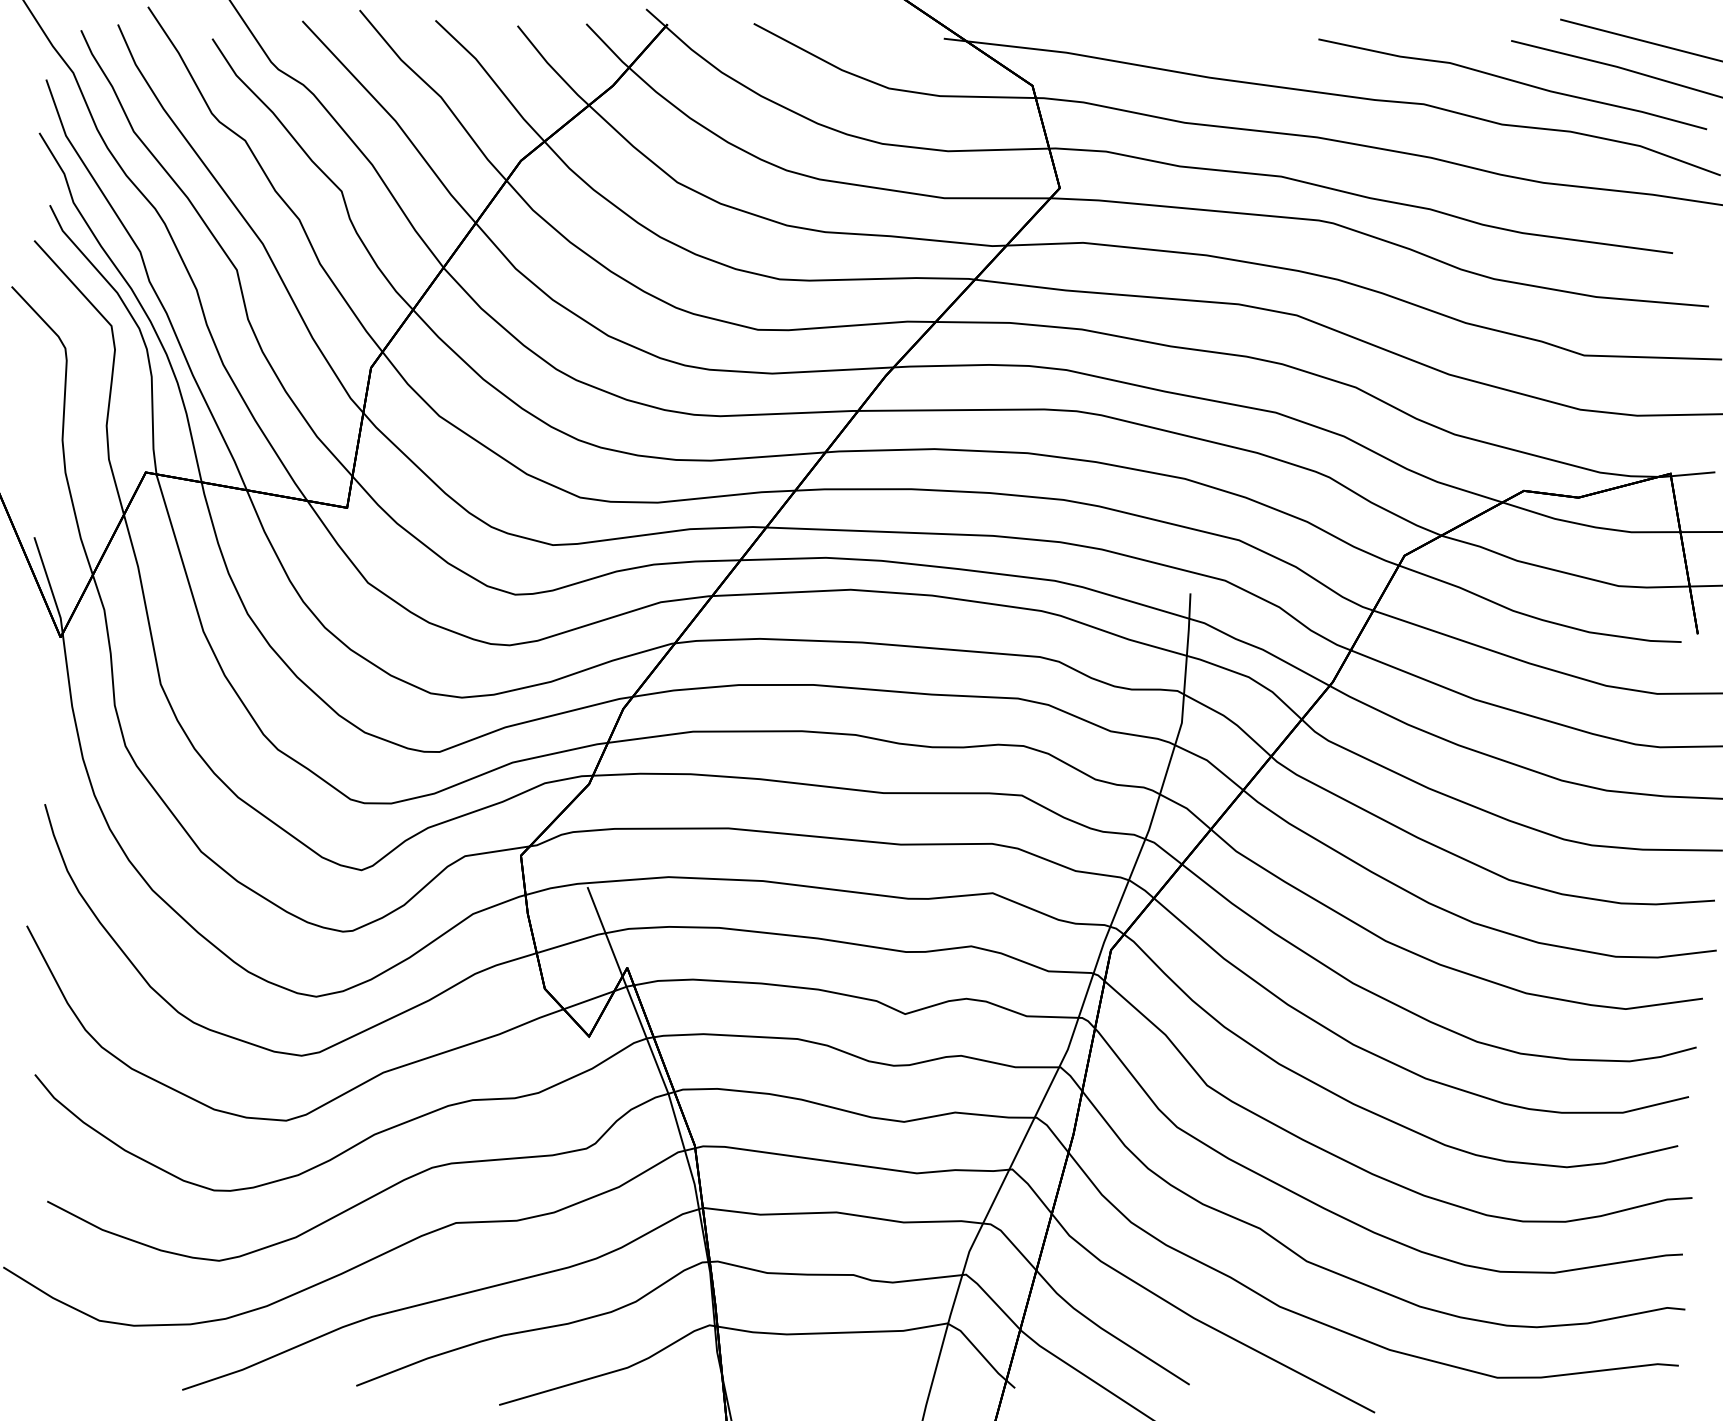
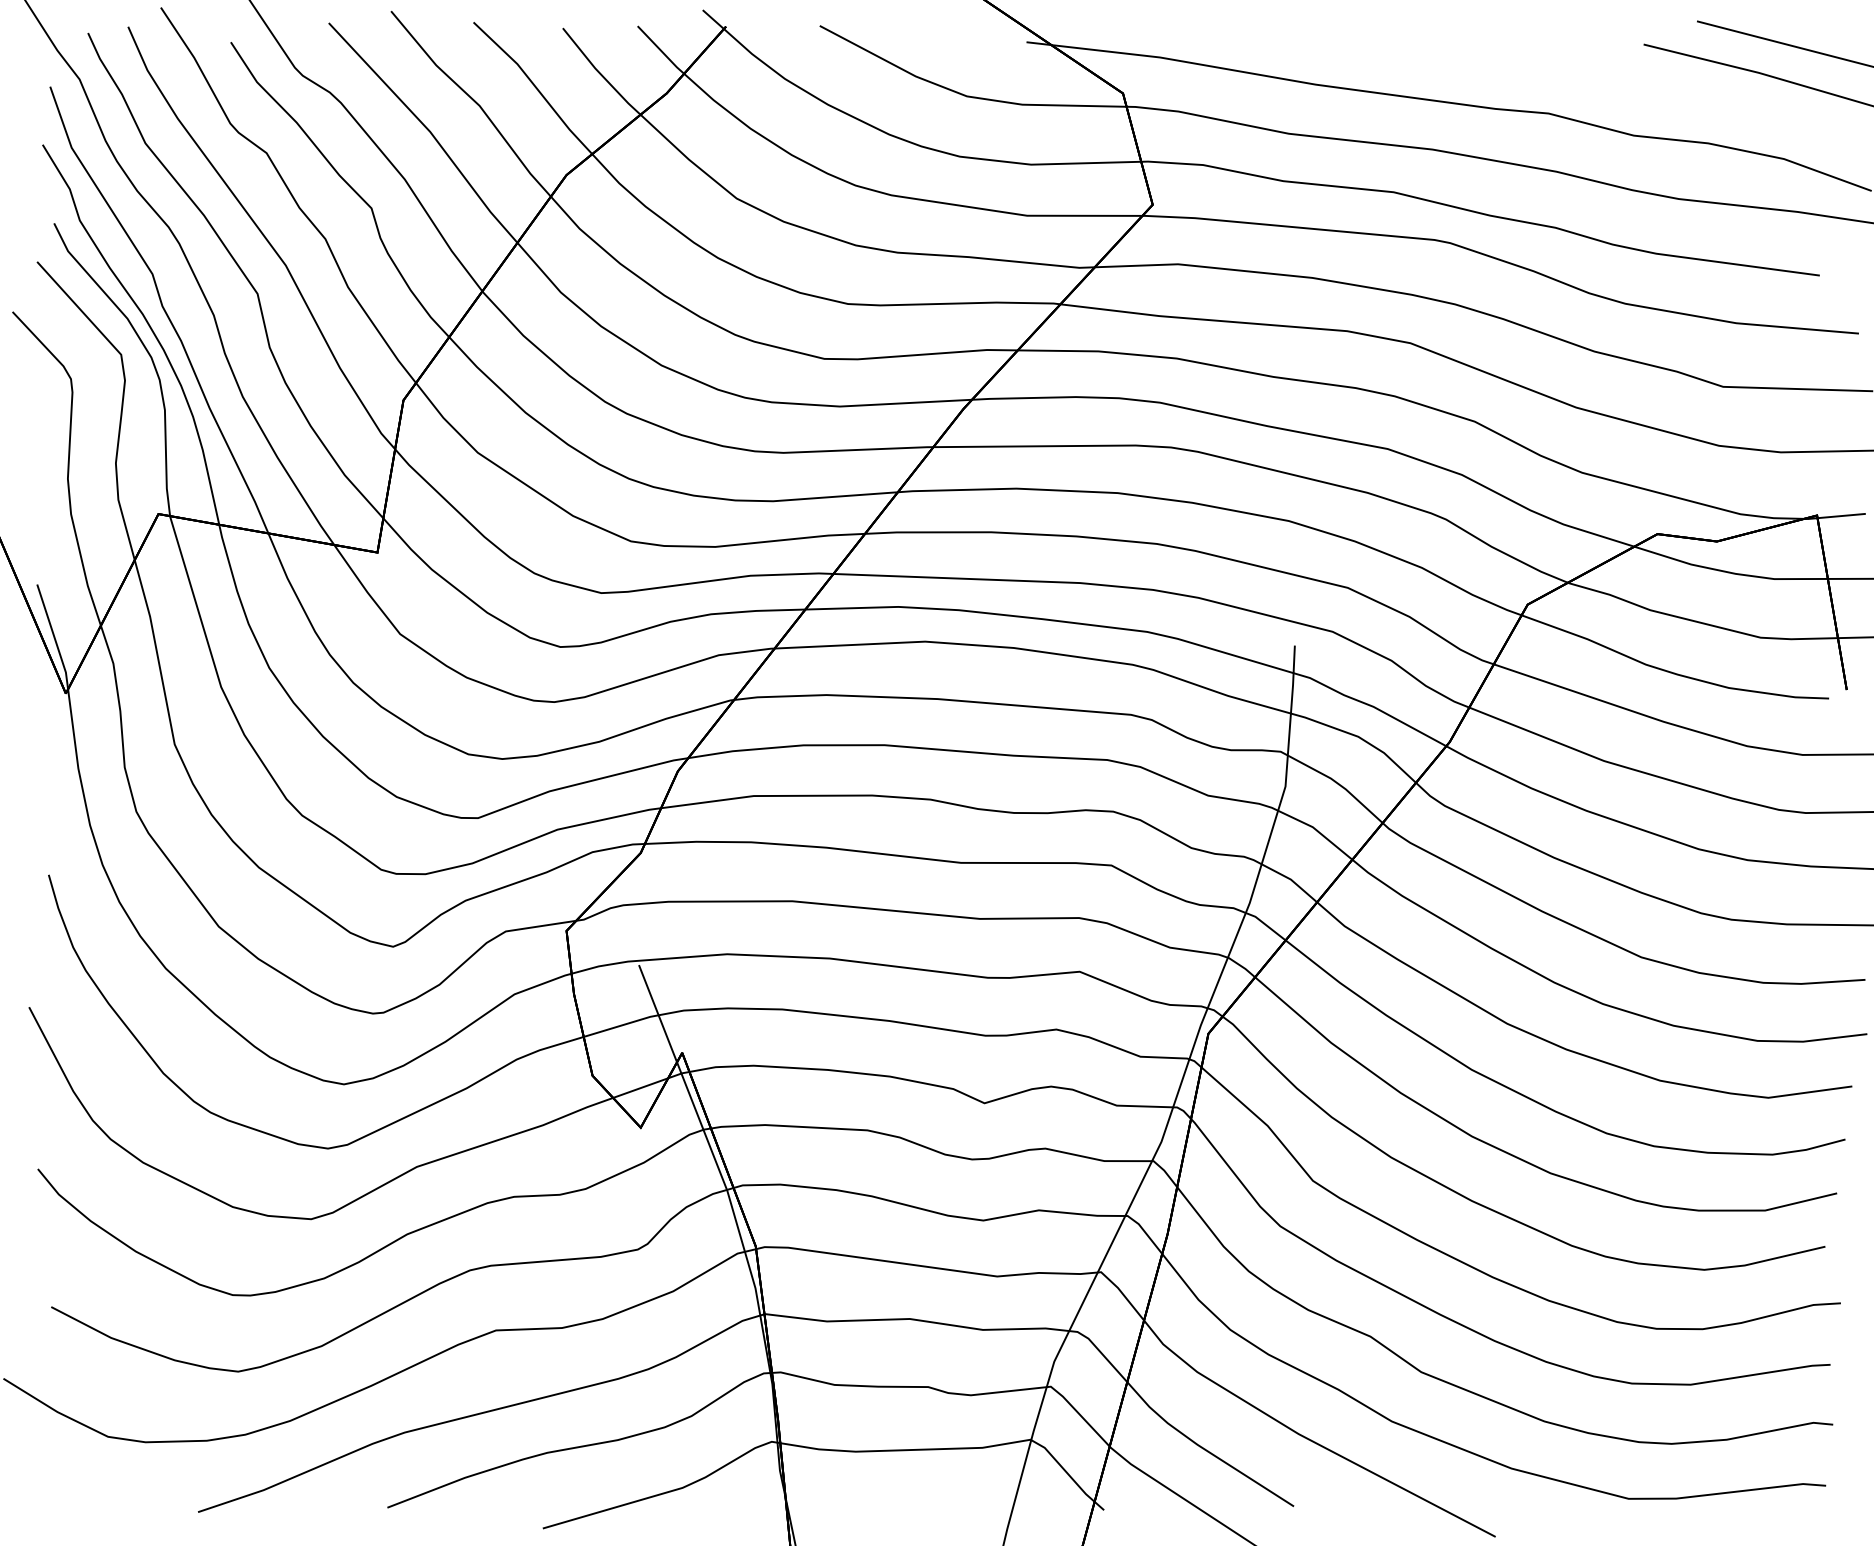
curve: (1513, 82) -> (1646, 89), removed

